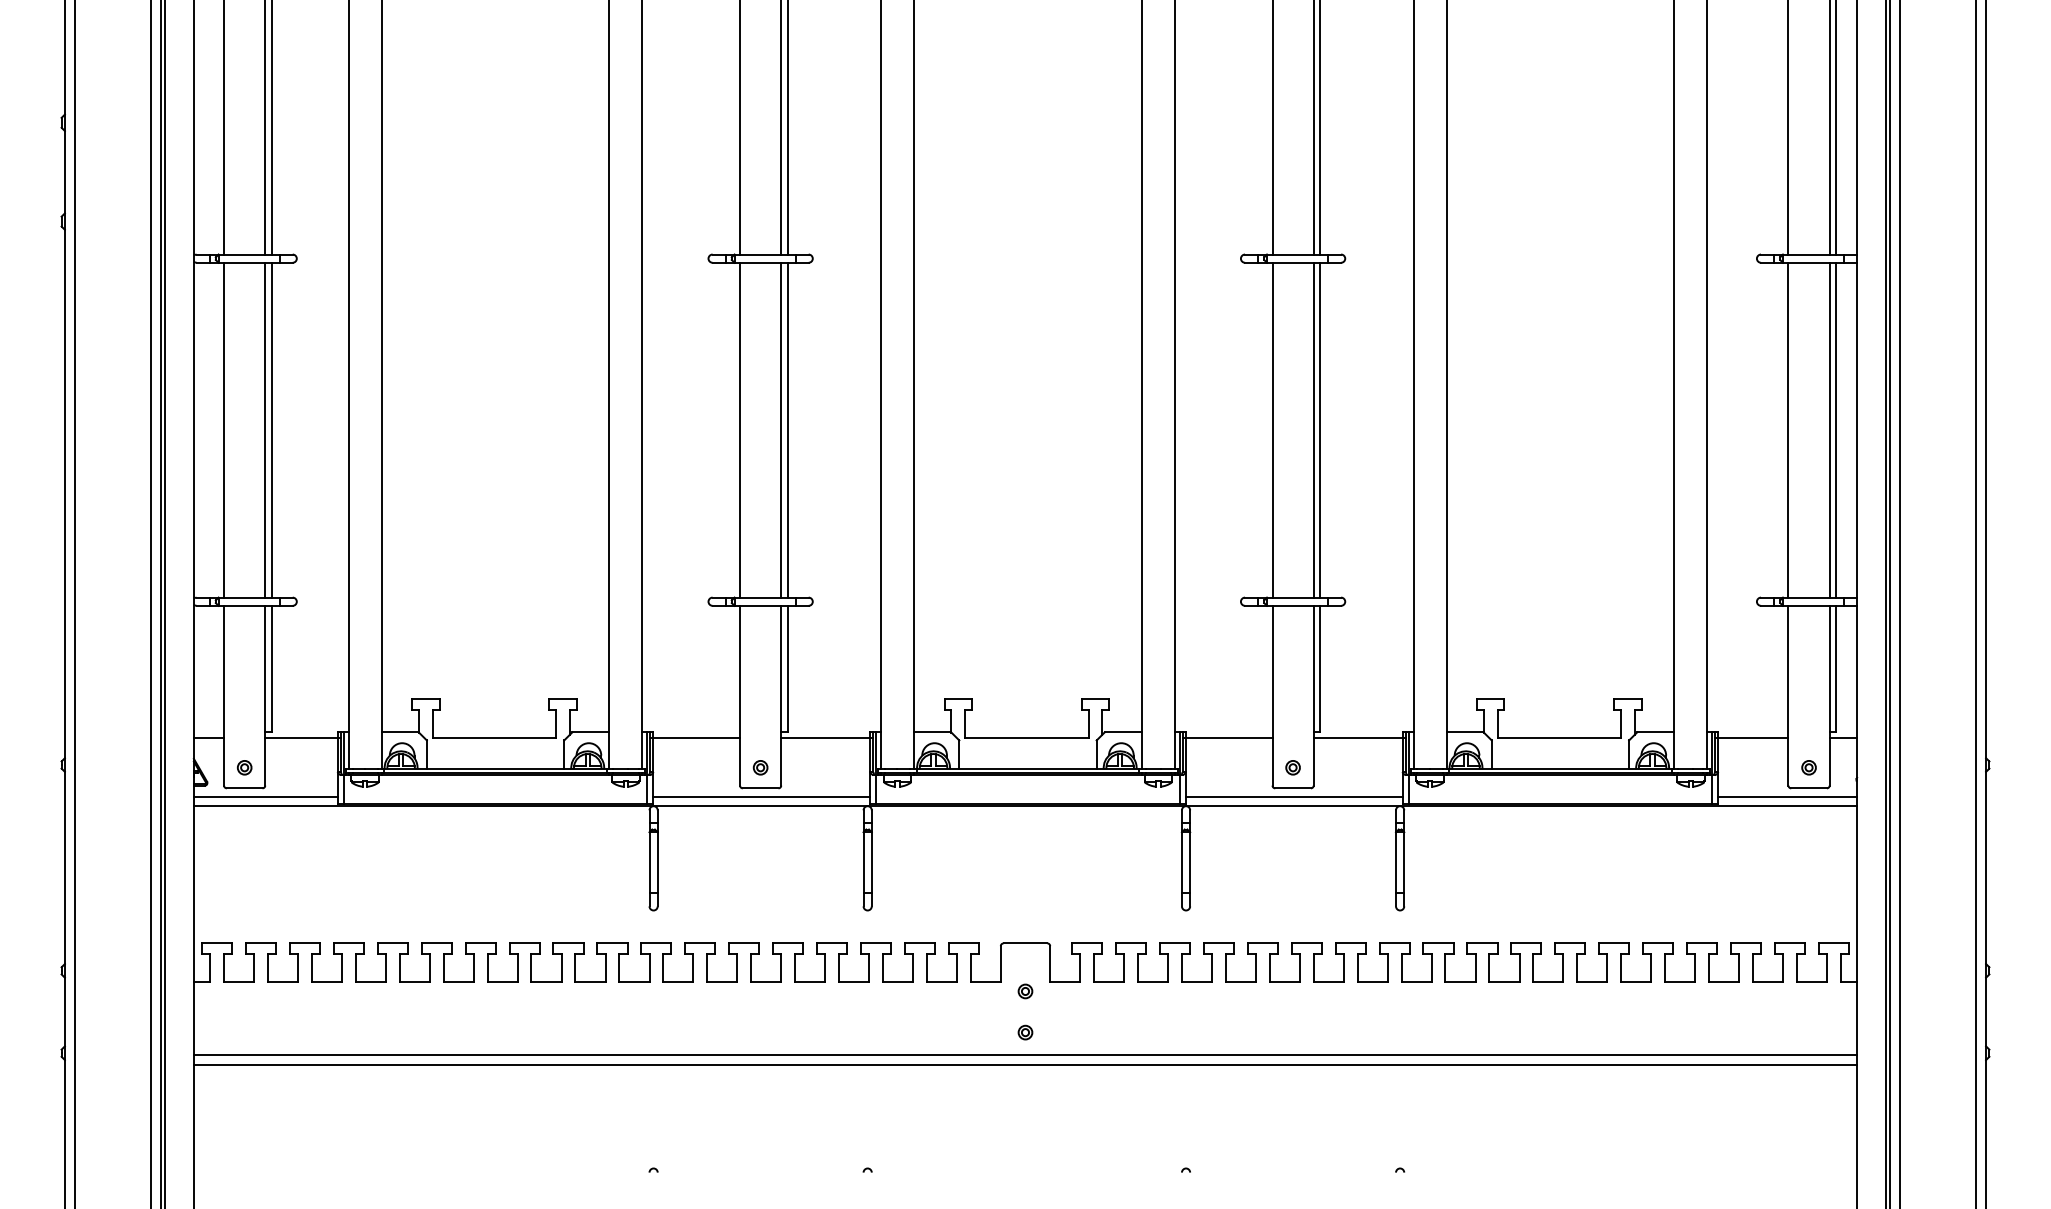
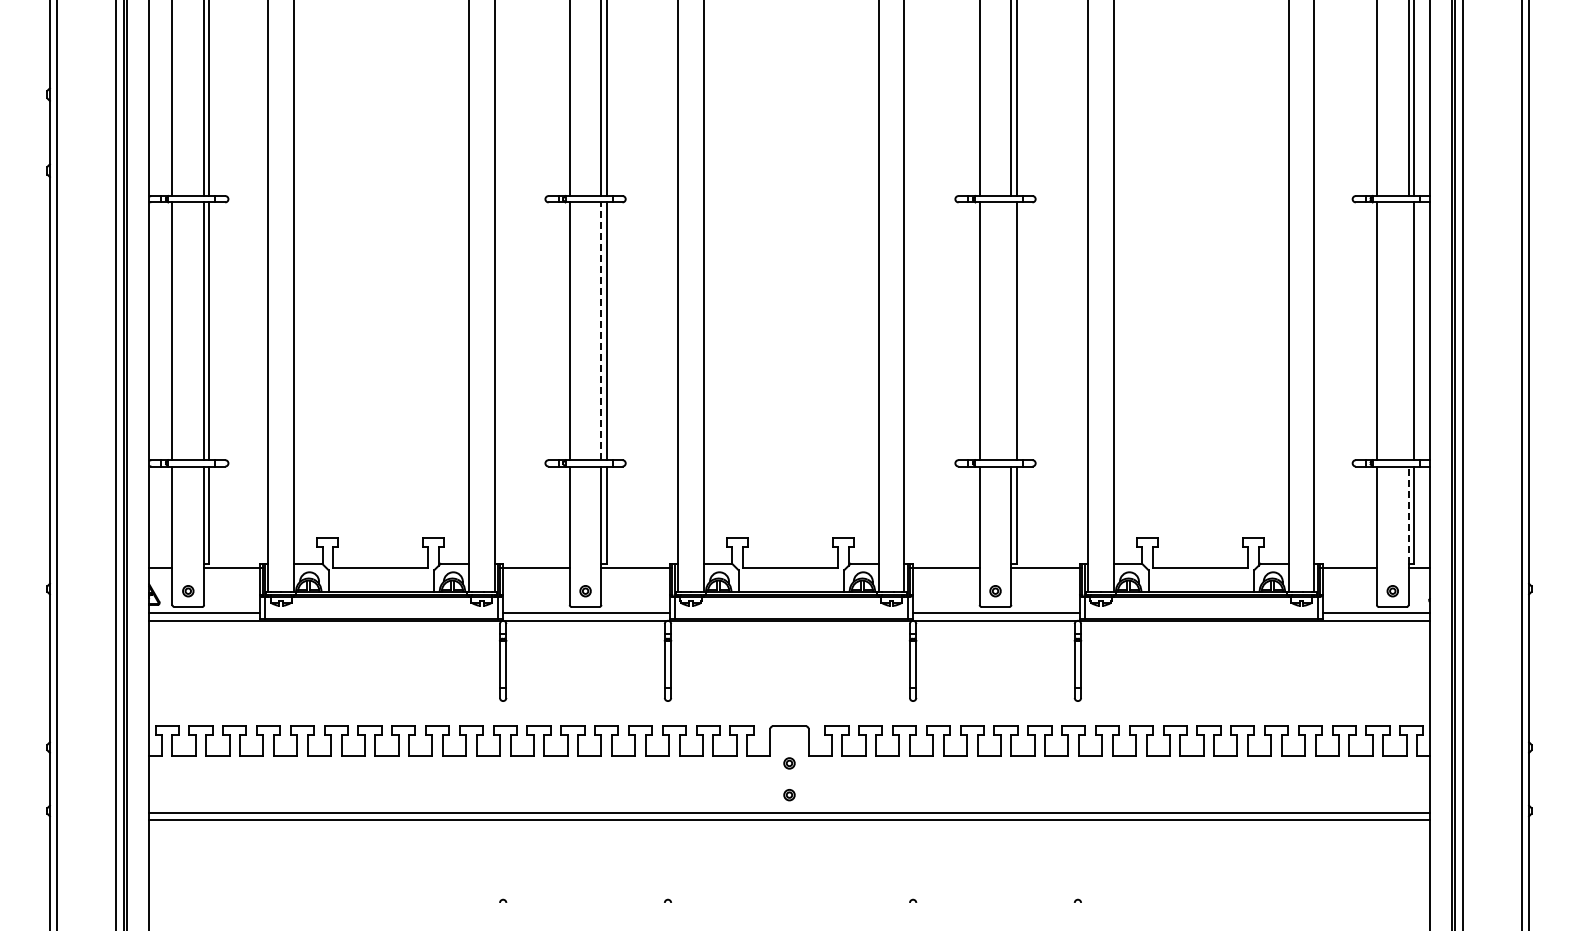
line: (781, 430) -> (601, 331), solid -> dashed
line: (1313, 430) -> (1011, 331), removed
line: (1829, 430) -> (1408, 331), removed
line: (1829, 669) -> (1408, 515), solid -> dashed

